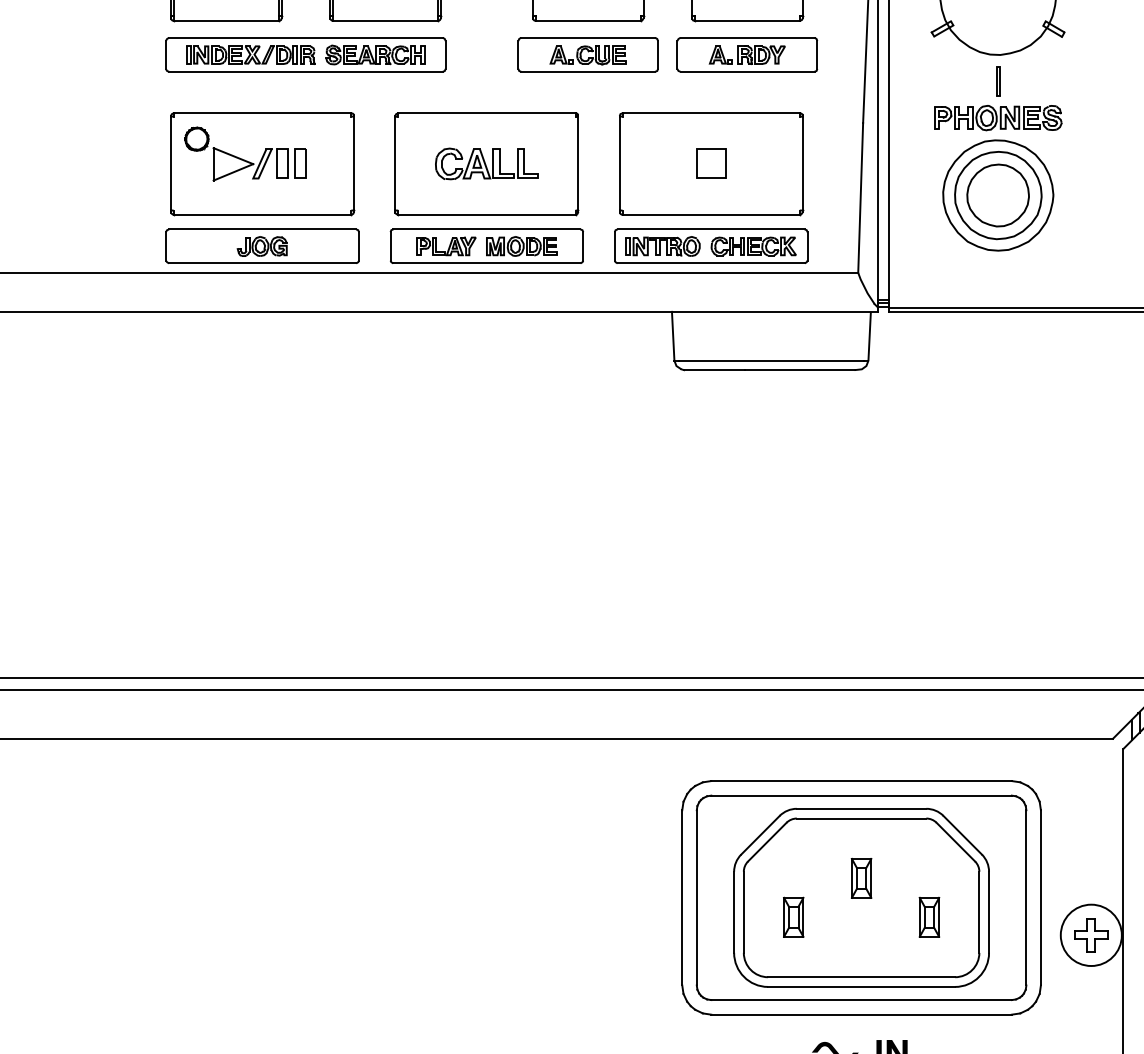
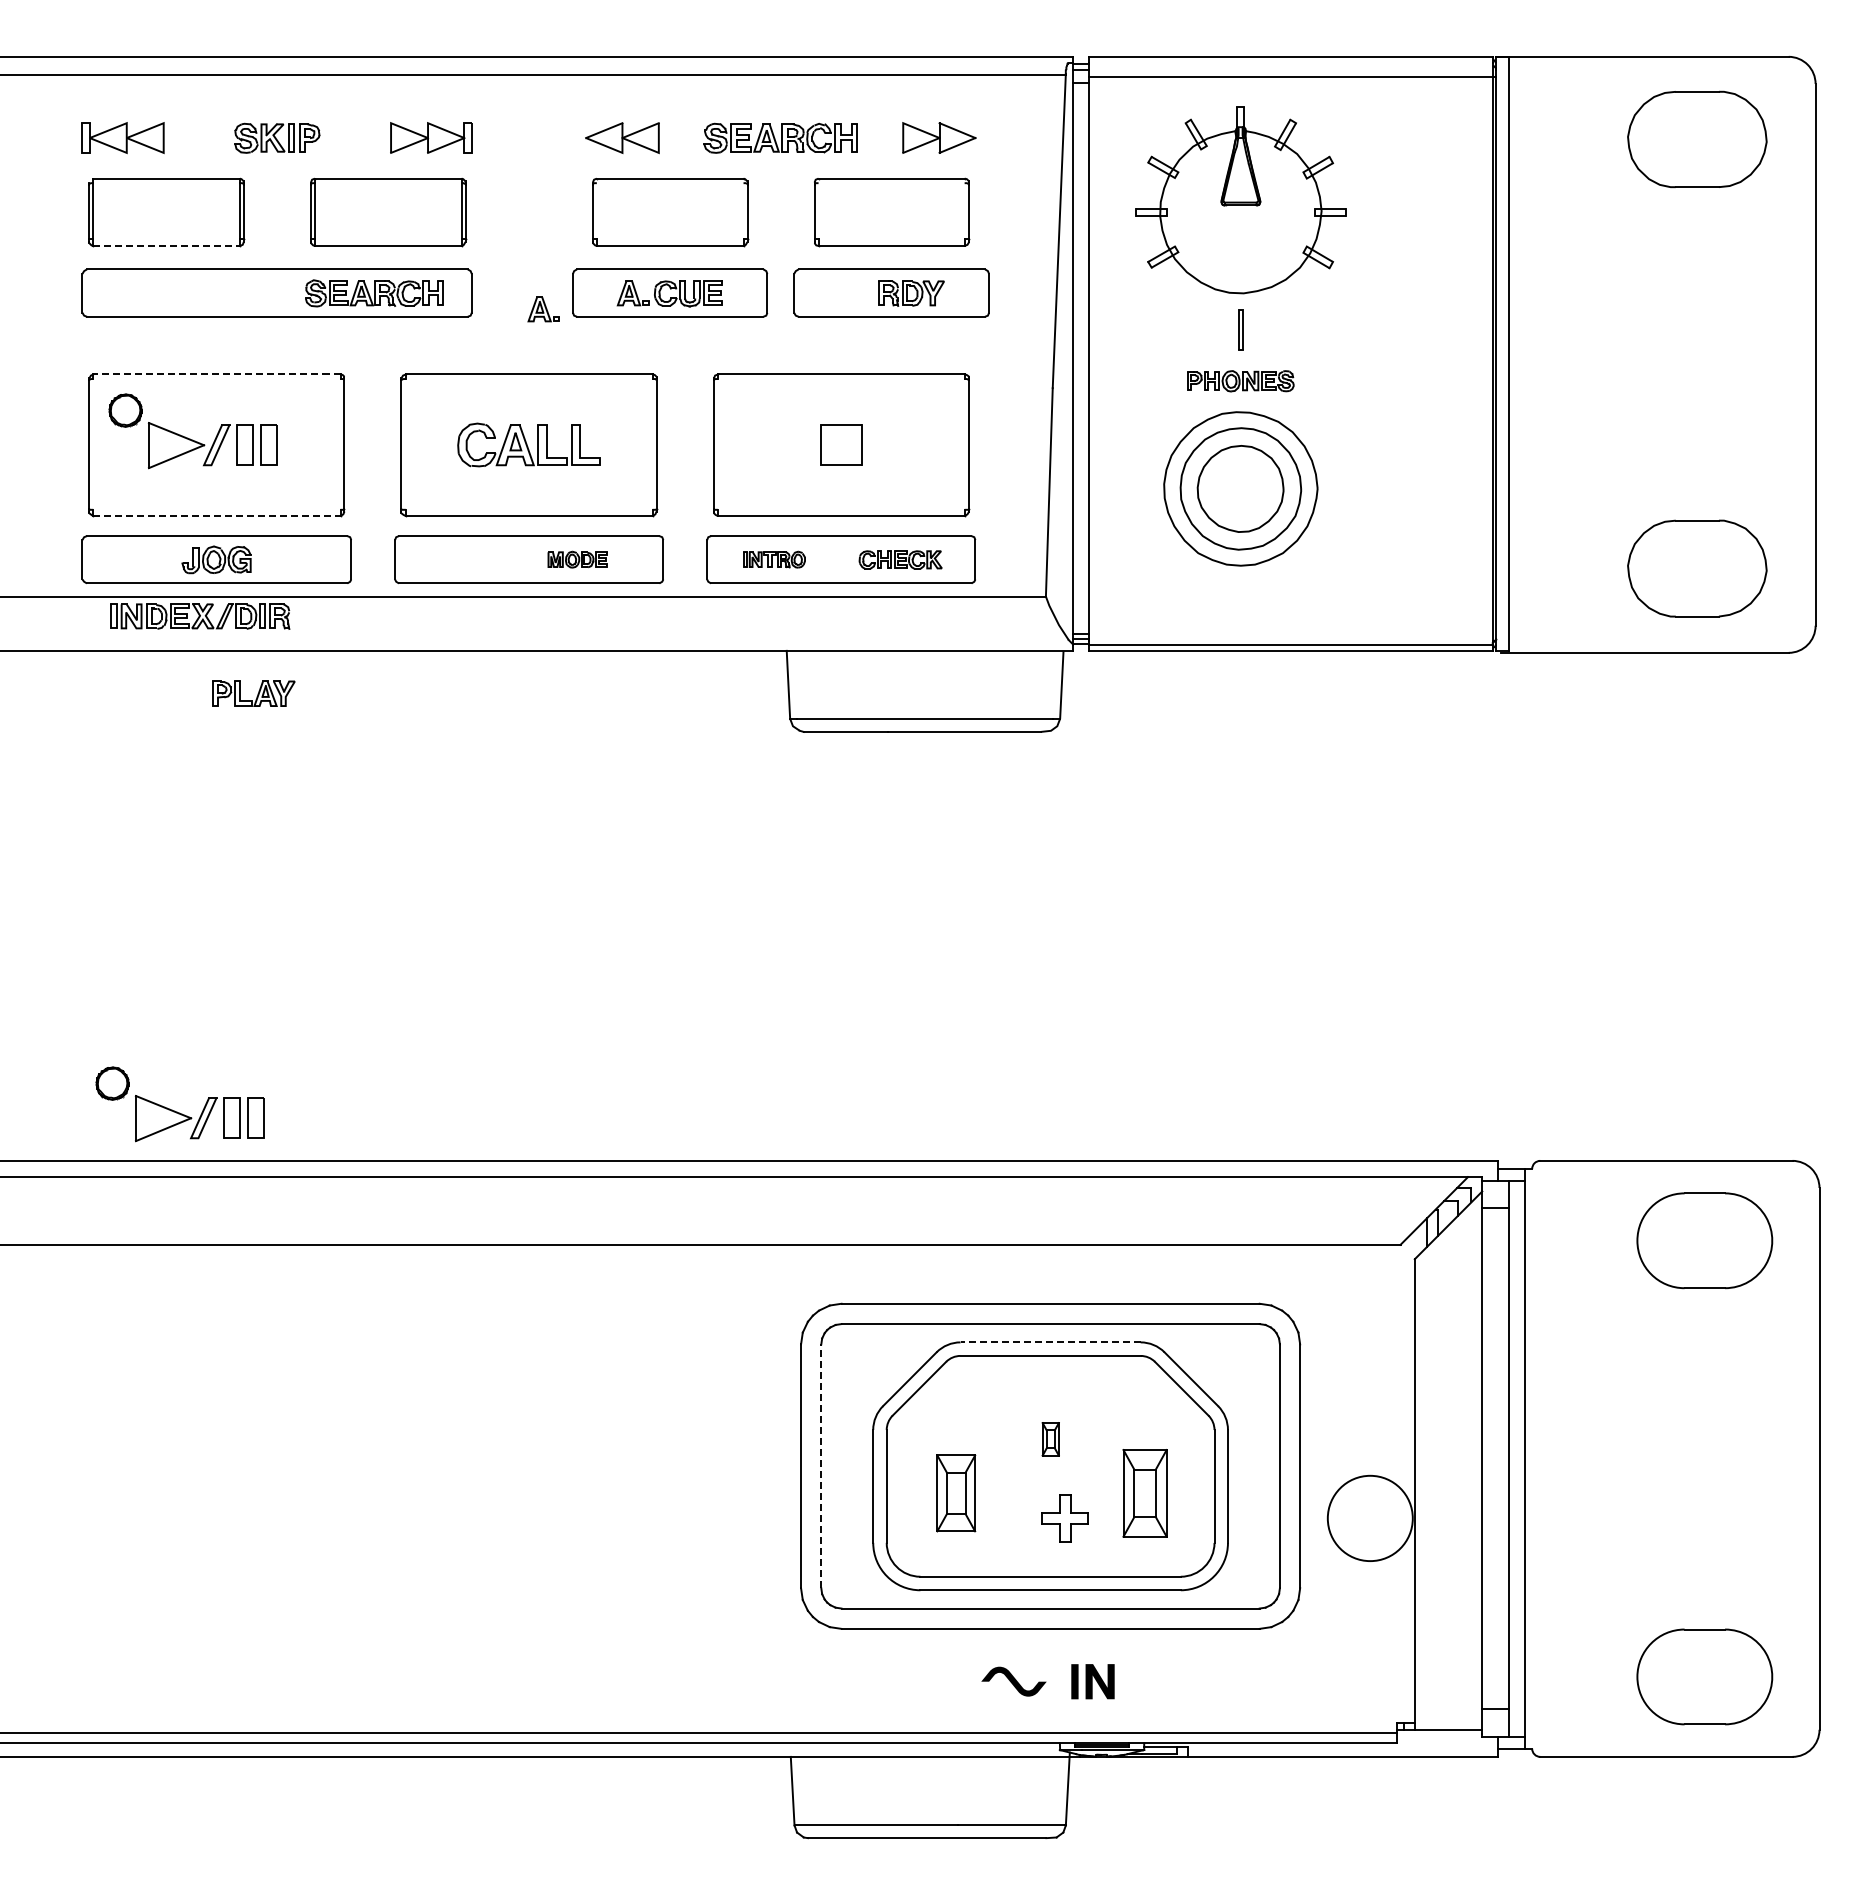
line: (226, 20) -> (167, 245), solid -> dashed
part: (250, 55) -> (200, 616), moved
part: (720, 55) -> (543, 309), moved
line: (262, 113) -> (216, 374), solid -> dashed
part: (998, 118) -> (1240, 381), size x0.6
line: (262, 215) -> (216, 516), solid -> dashed
part: (446, 246) -> (253, 693), moved
part: (521, 246) -> (577, 559), size x0.6
part: (663, 246) -> (774, 559), size x0.6
part: (753, 246) -> (900, 559), size x0.7
part: (234, 642) -> (177, 1111), added
line: (861, 808) -> (1050, 1342), solid -> dashed
part: (861, 878) -> (1050, 1439), size x0.6
line: (696, 897) -> (821, 1466), solid -> dashed
part: (793, 917) -> (955, 1493), size x1.4
part: (929, 917) -> (1144, 1493), size x1.6
part: (1090, 935) -> (1064, 1518), moved

